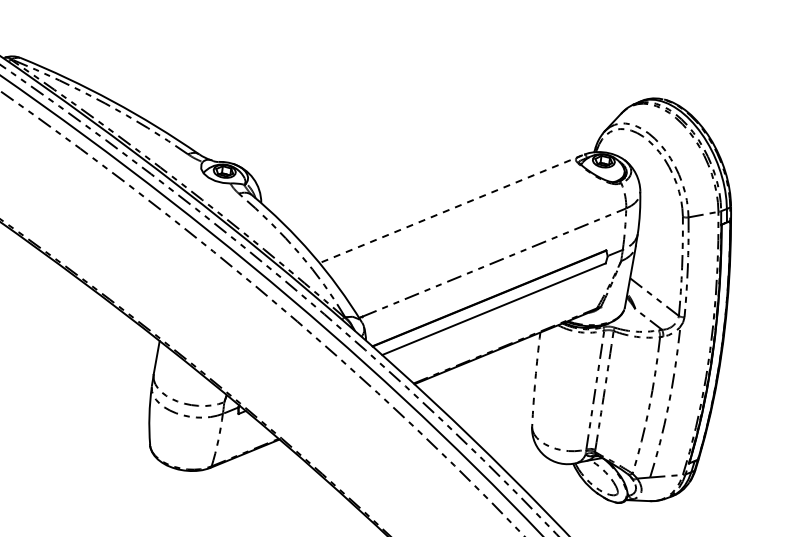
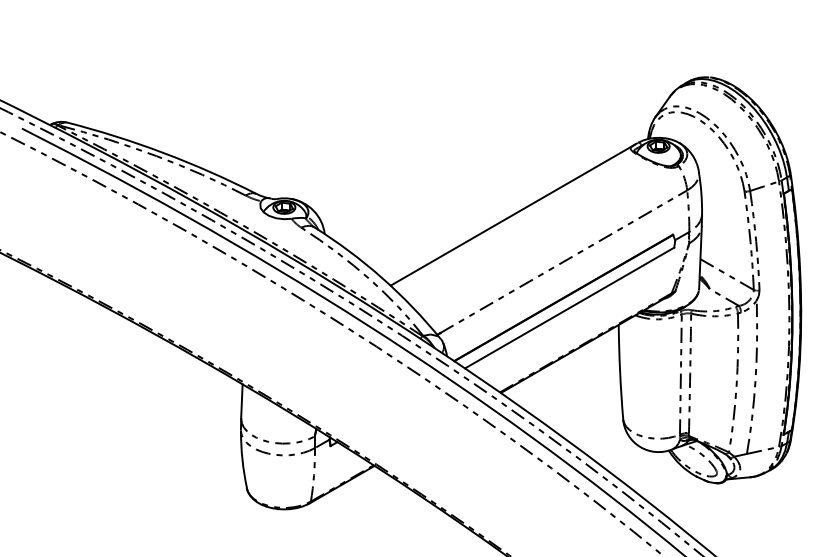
line: (450, 208) -> (513, 214), dashed -> solid
arc: (535, 379) -> (620, 372), dashed -> solid

